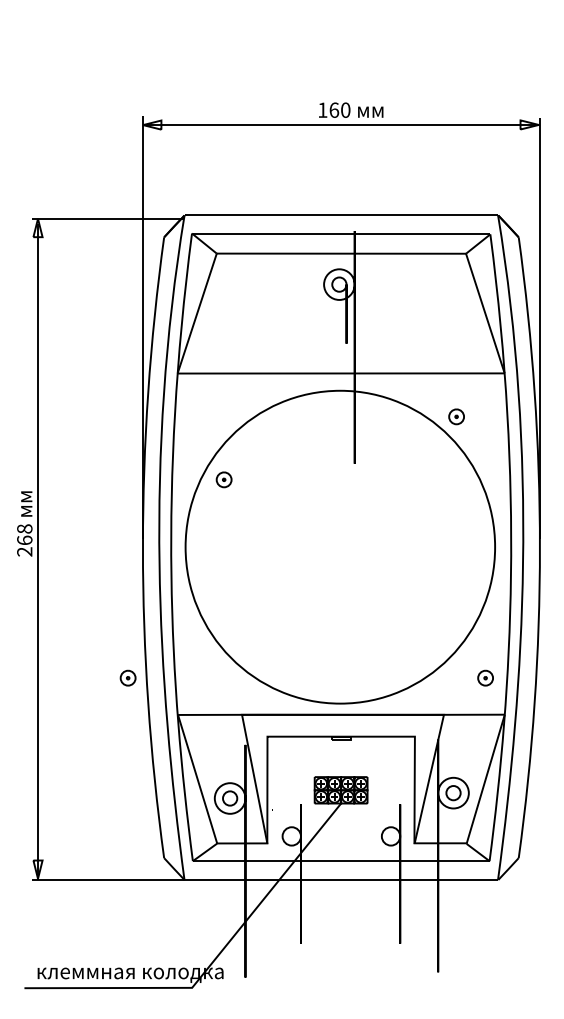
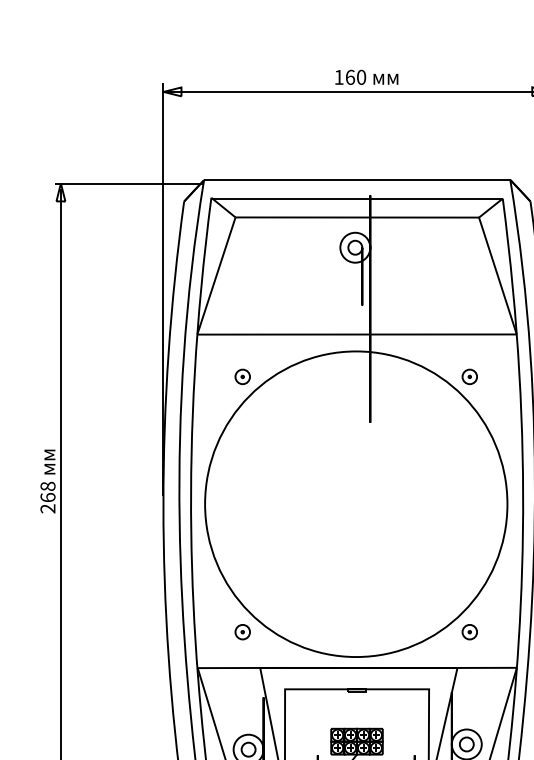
part: (223, 479) -> (242, 376), moved
part: (127, 677) -> (242, 631), moved
part: (485, 677) -> (469, 631), moved

